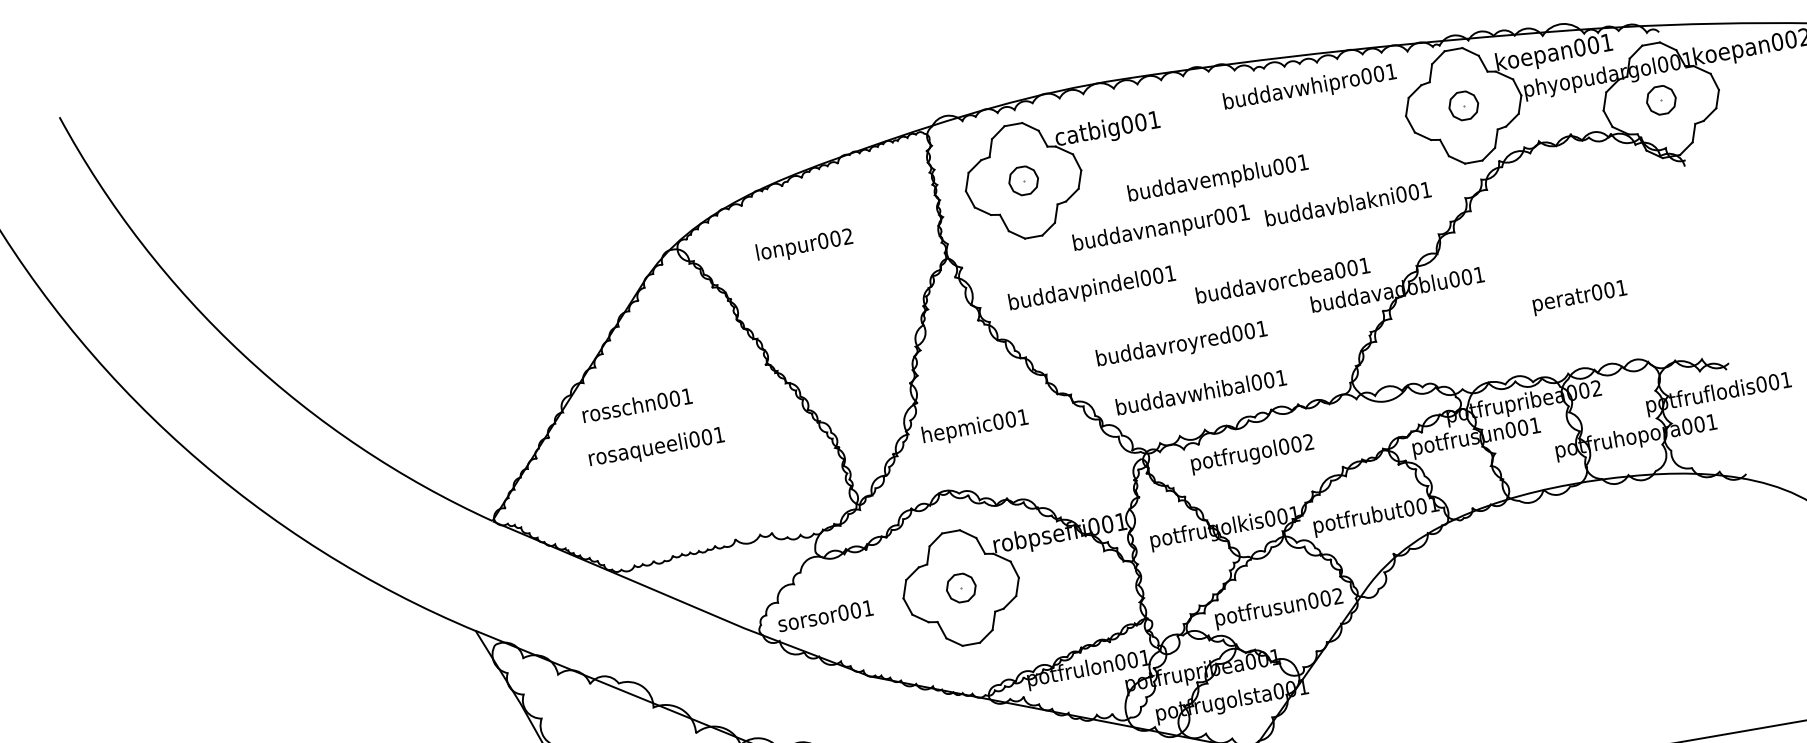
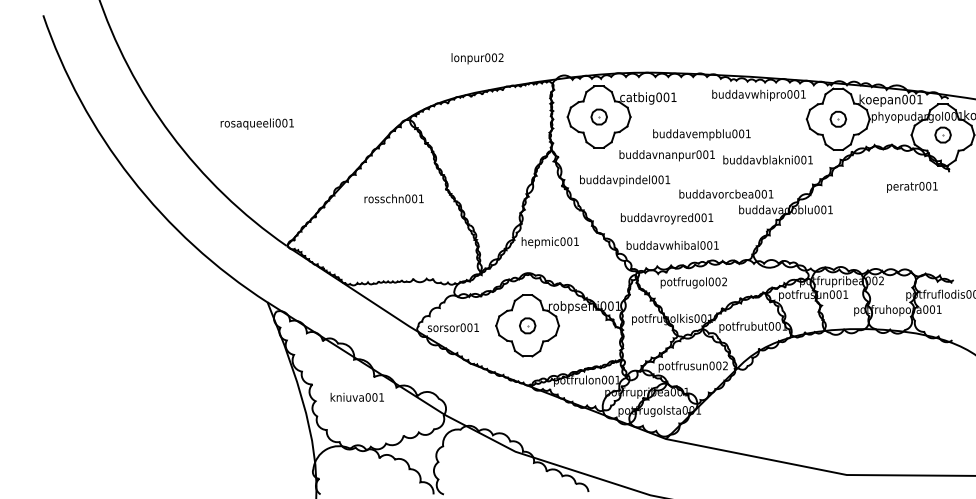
text: (804, 245) -> (477, 58), moved
text: (1580, 297) -> (912, 187), moved
text: (635, 405) -> (393, 198), moved
text: (654, 447) -> (256, 123), moved

